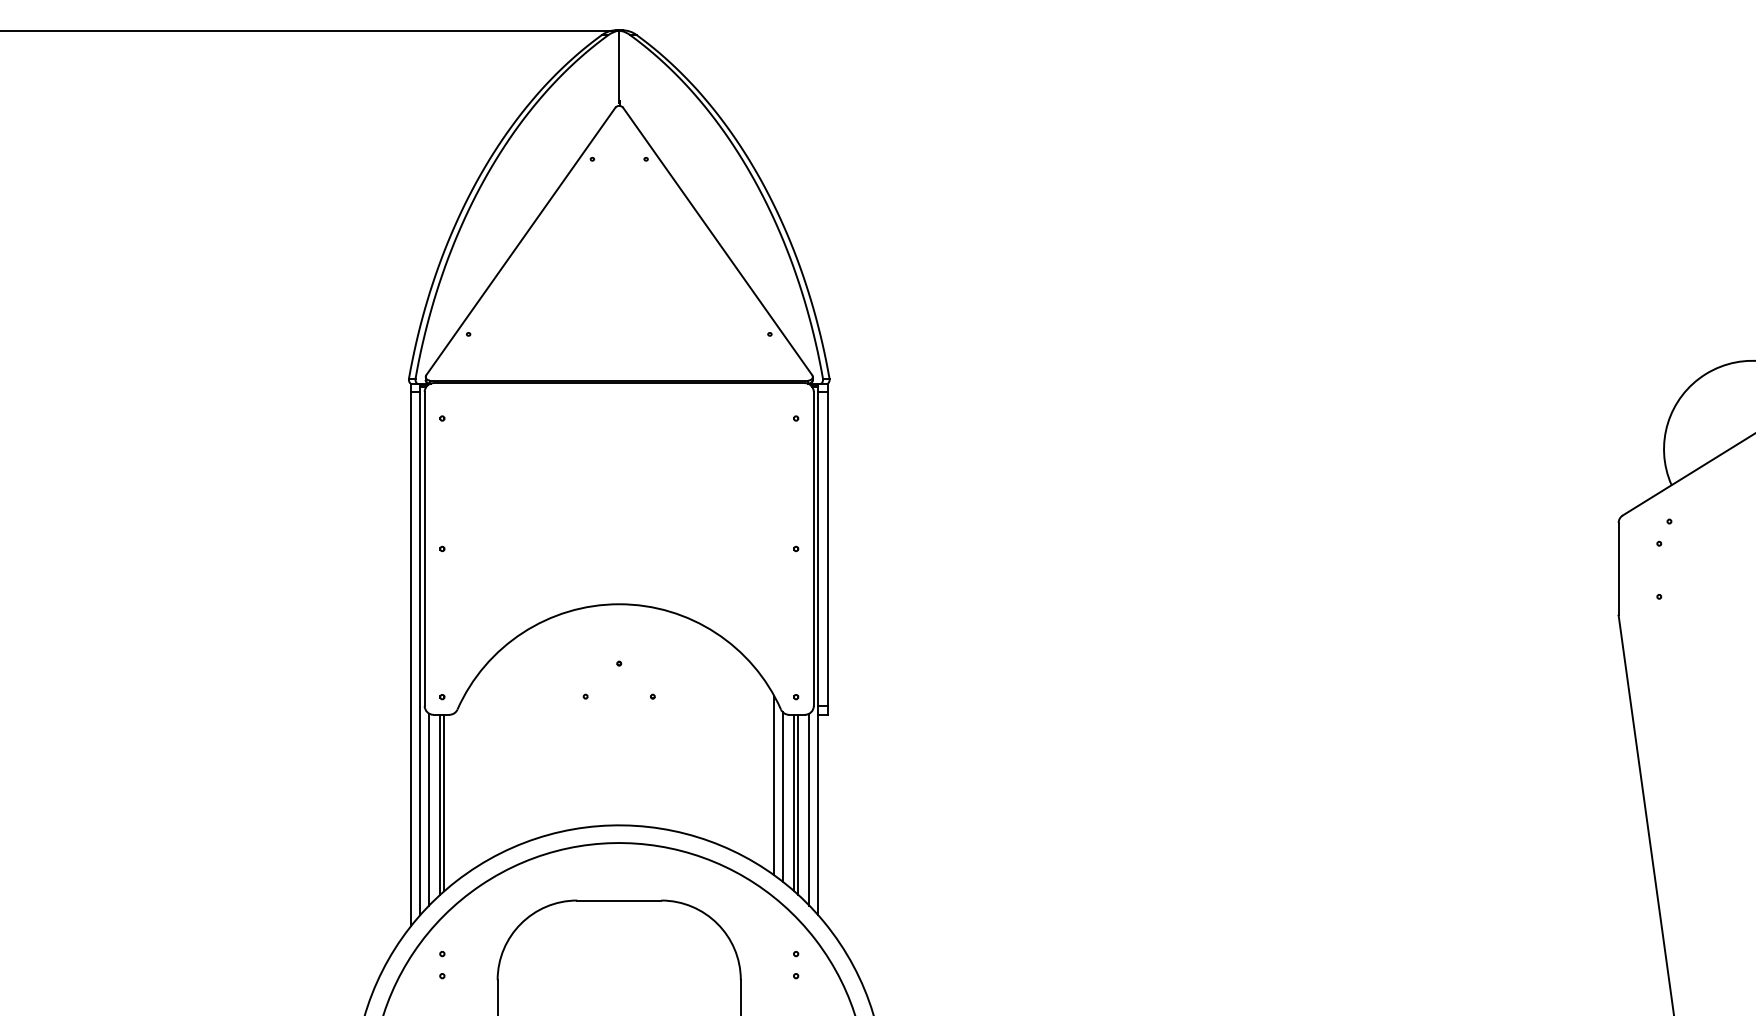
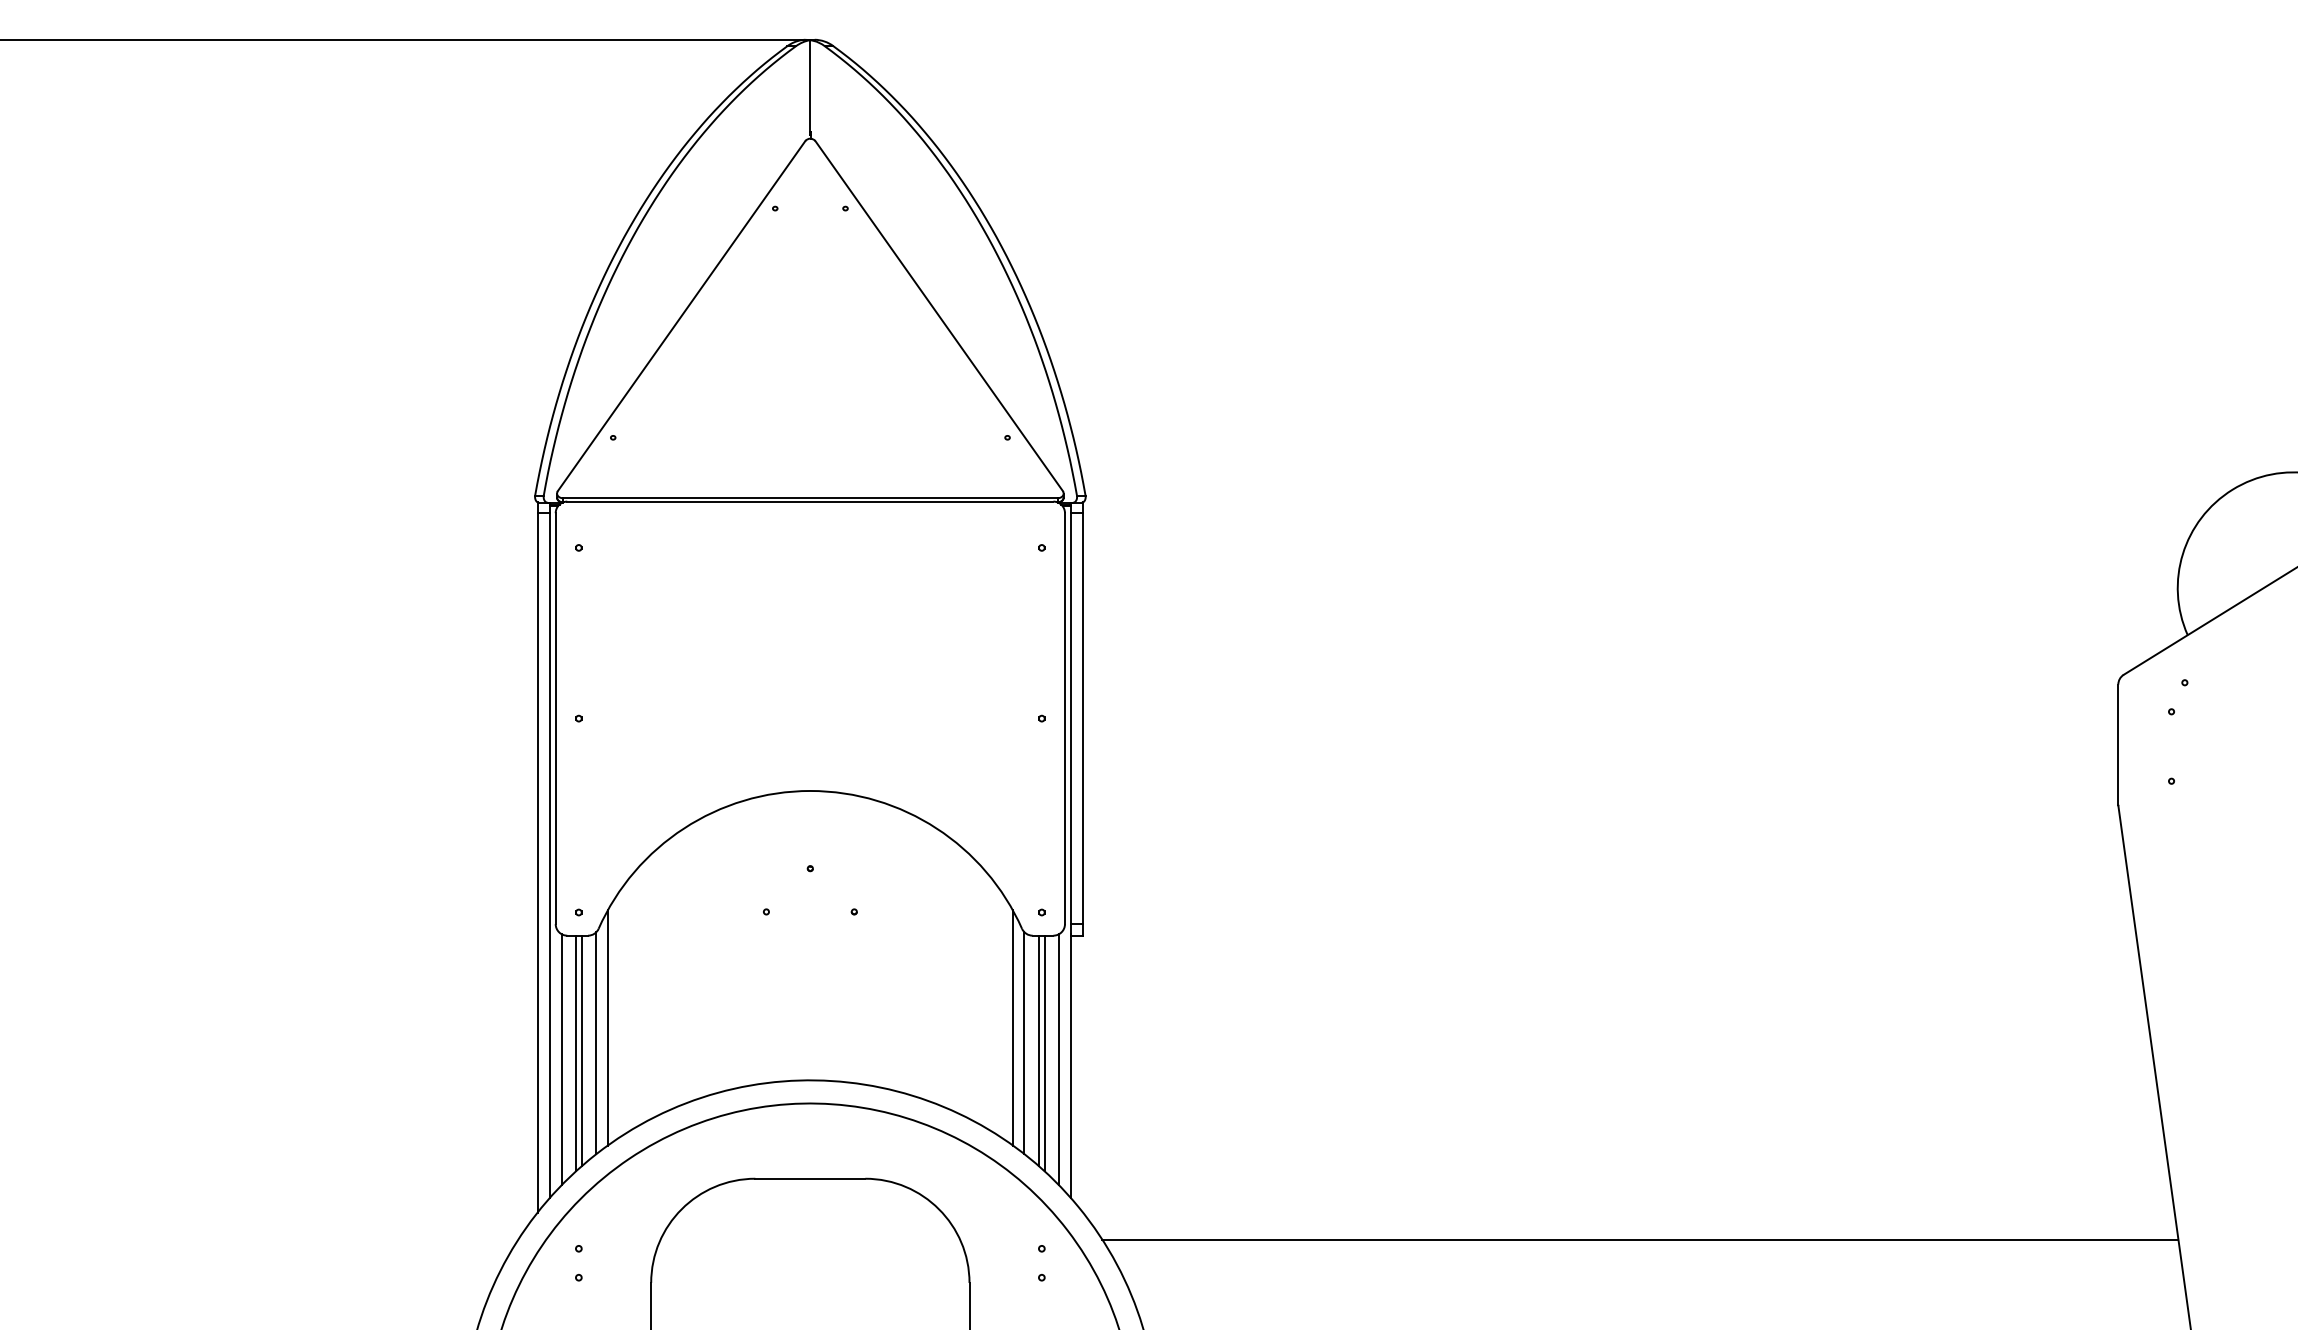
line: (464, 785) -> (607, 1028), added
line: (455, 796) -> (596, 1042), added
line: (1253, 946) -> (1640, 1238), added

